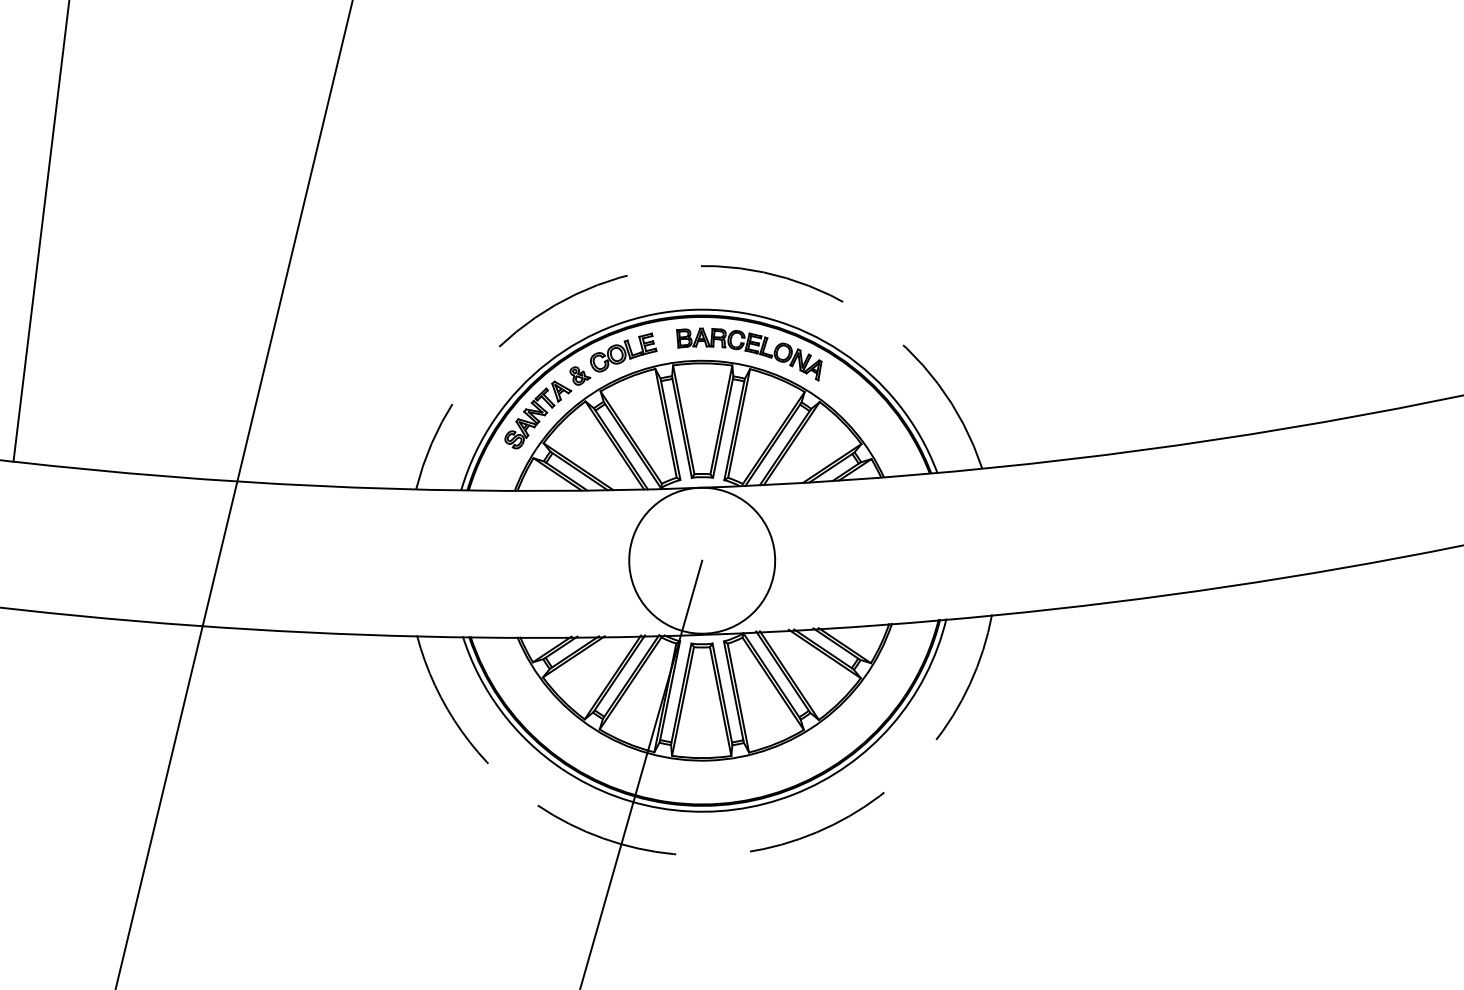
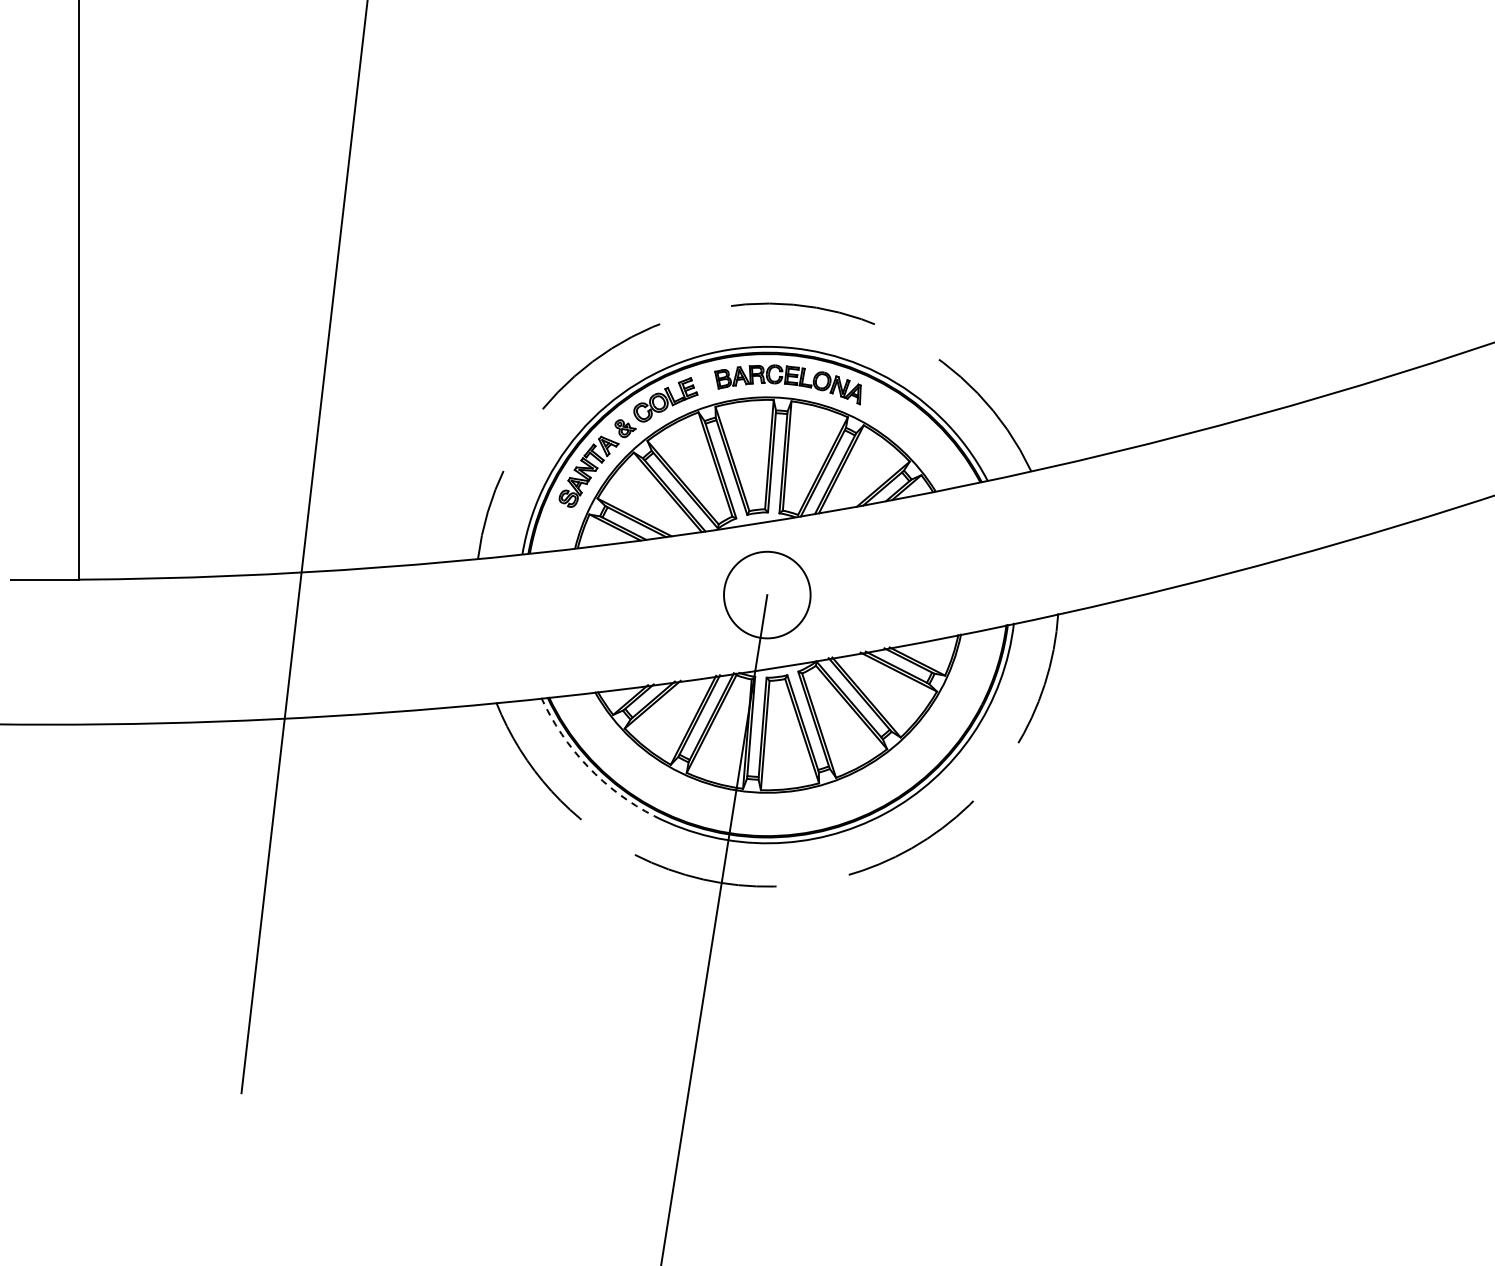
circle: (702, 560) -> (767, 594), size x0.6
arc: (500, 710) -> (587, 766), solid -> dashed

